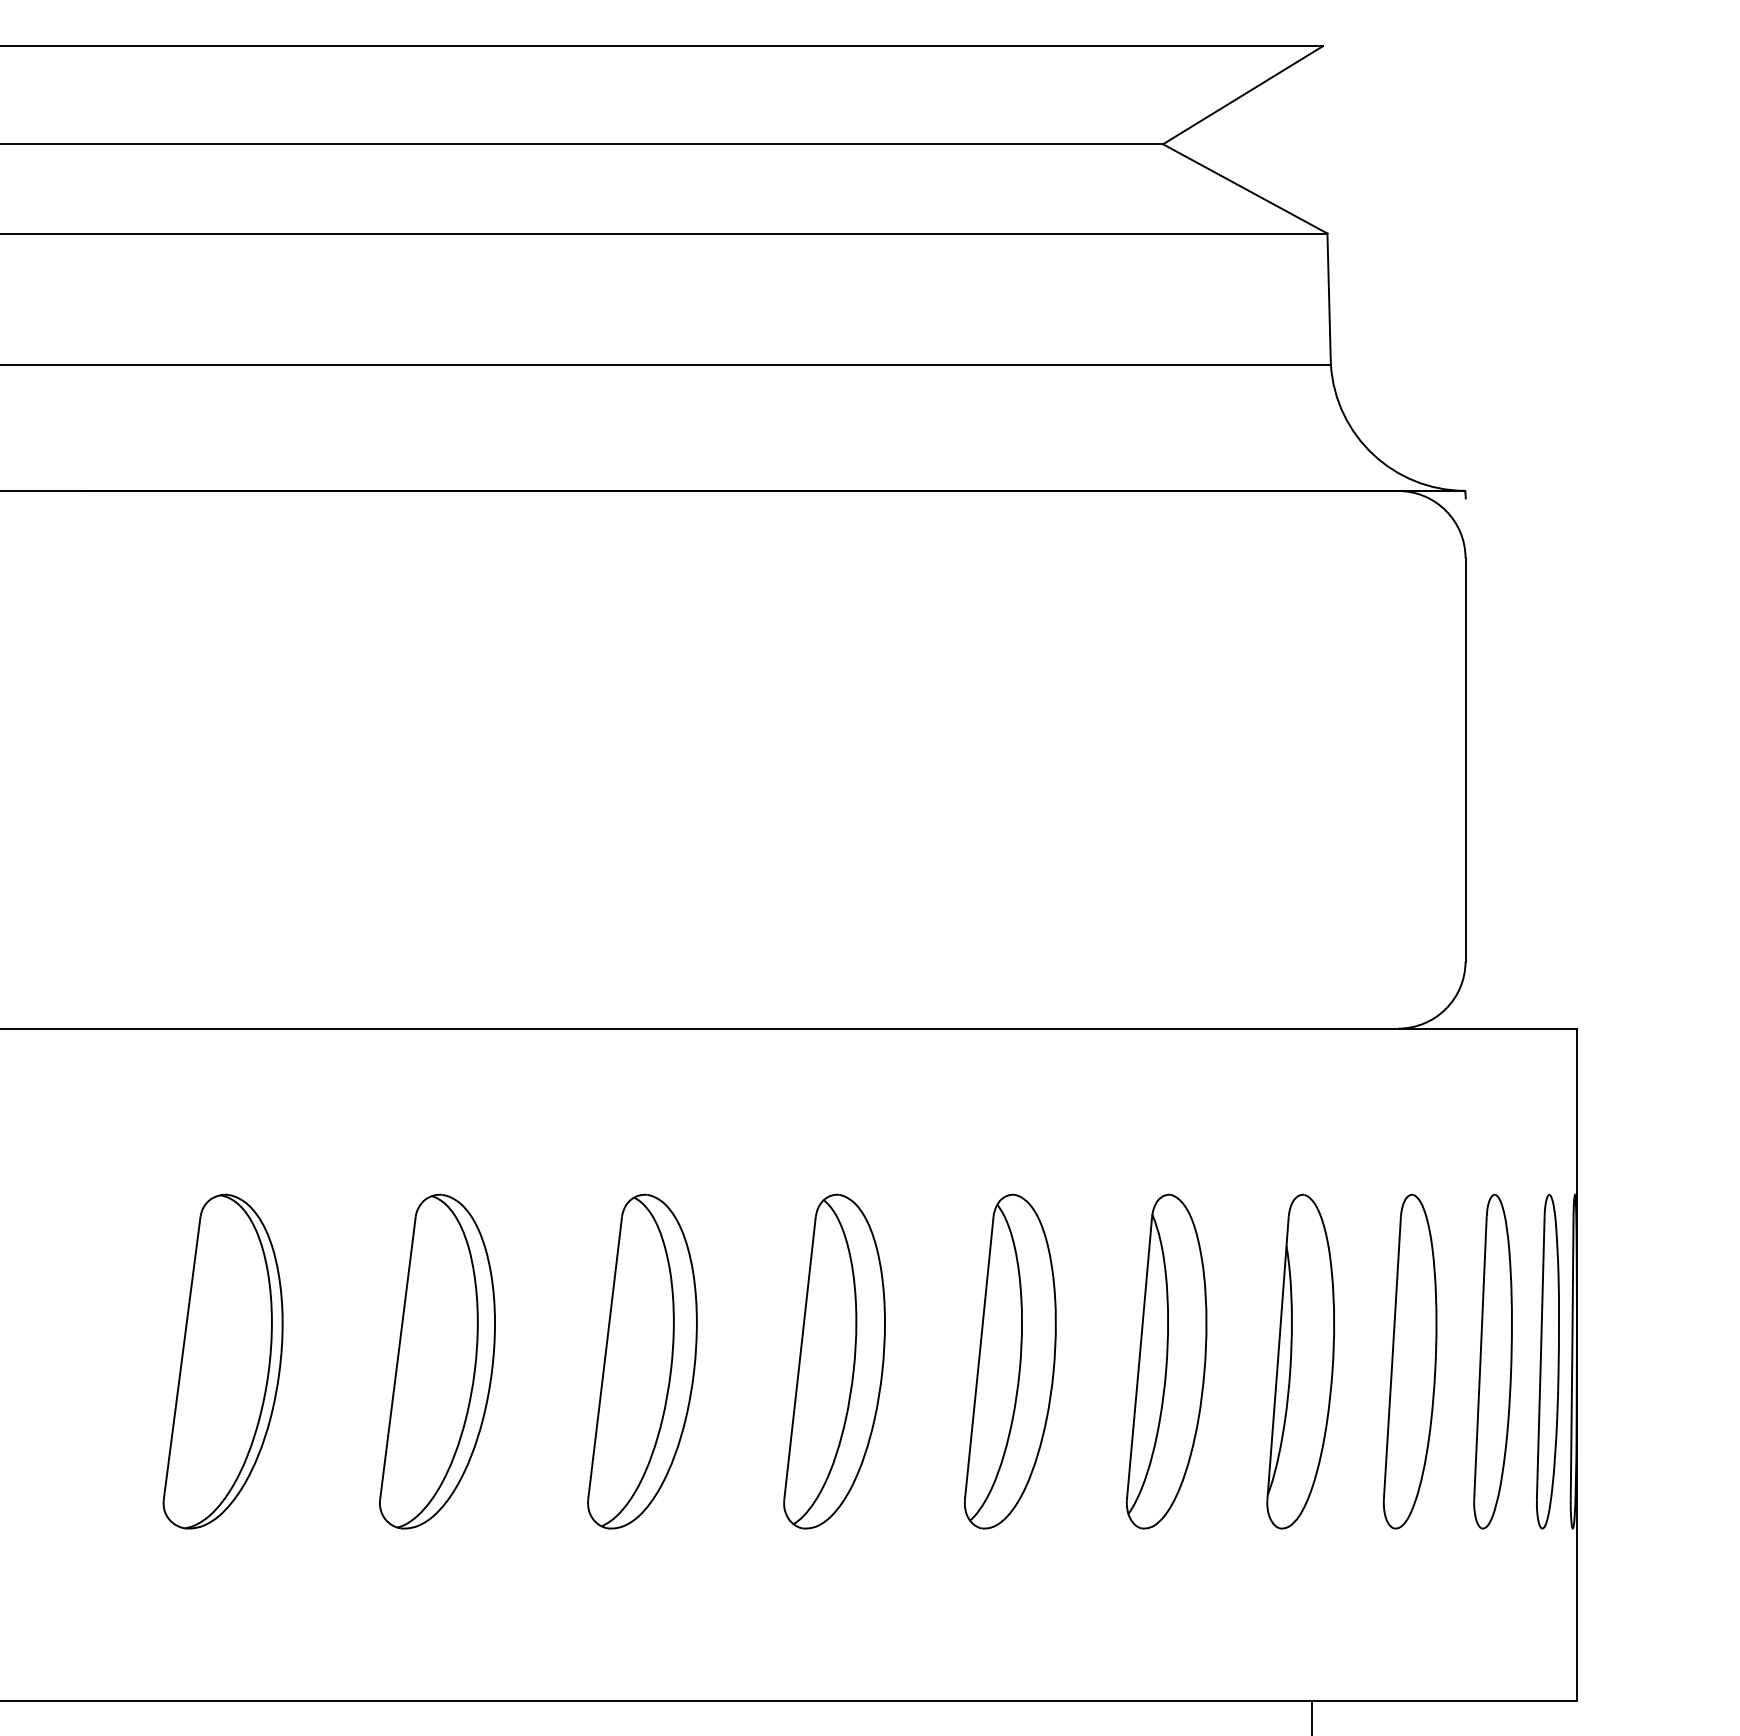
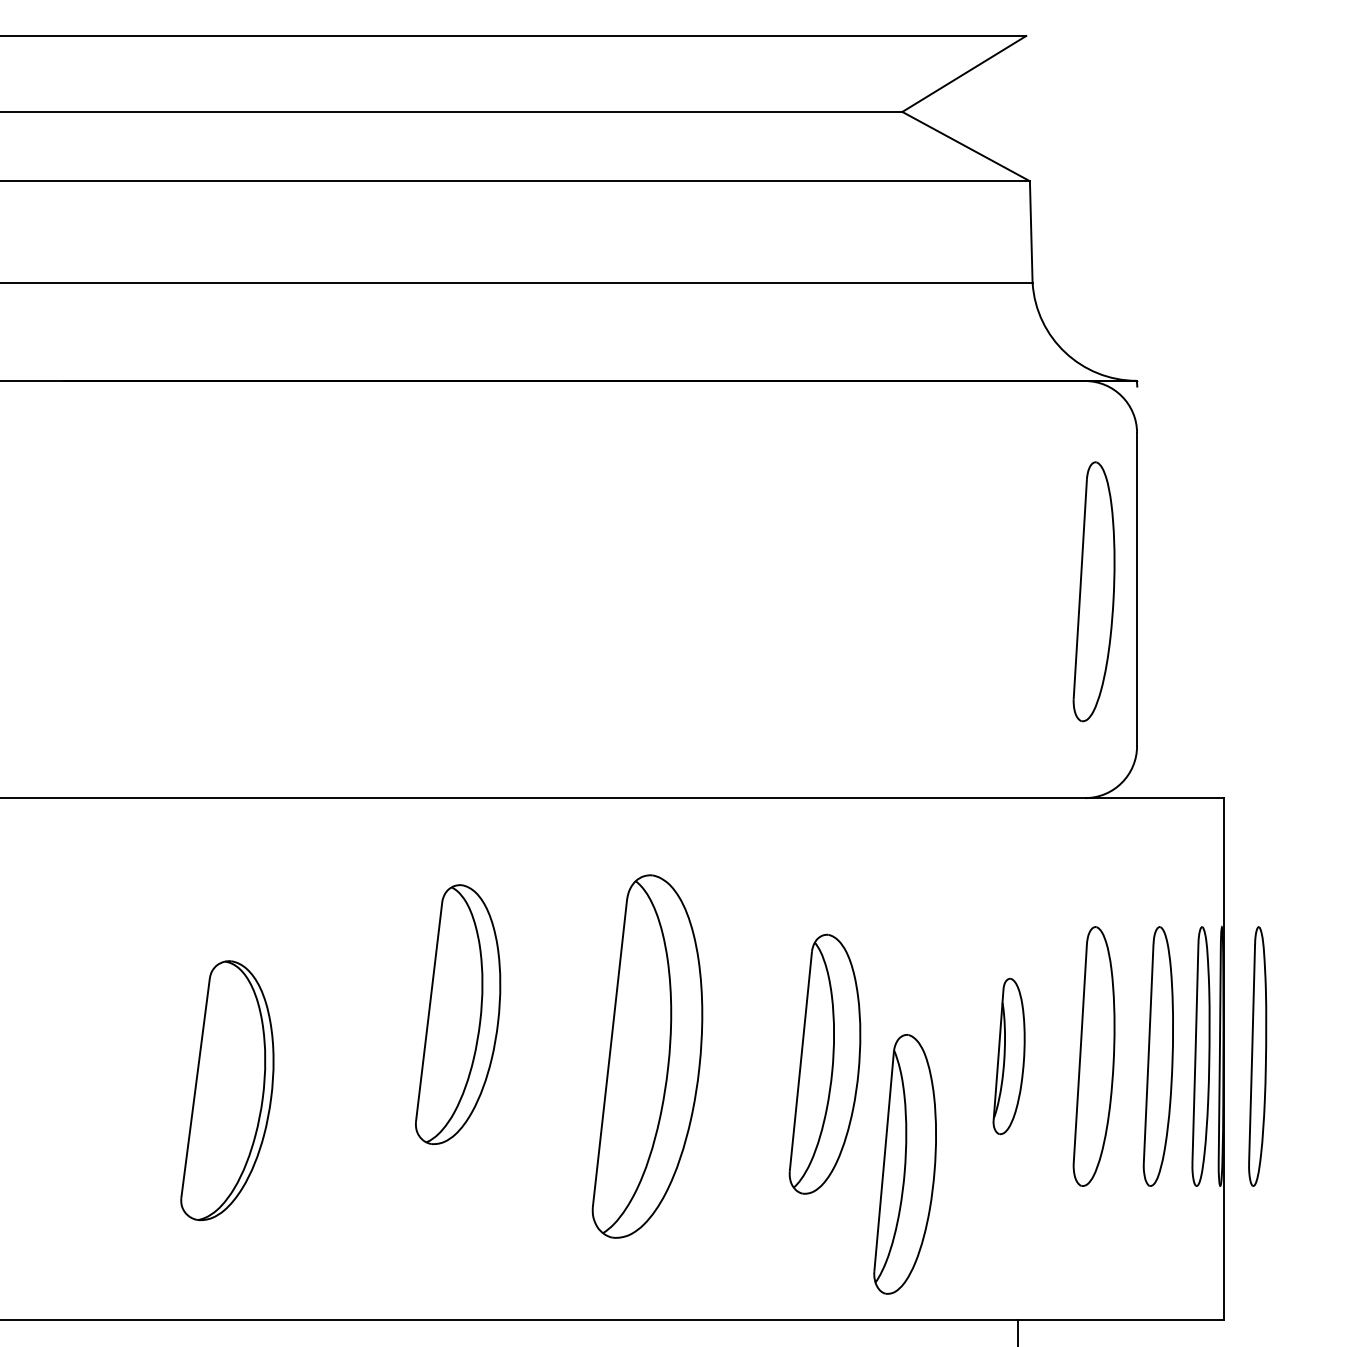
part: (1409, 762) -> (1093, 591), added
part: (222, 1361) -> (226, 1090), moved
part: (437, 1361) -> (339, 1056), removed
part: (642, 1361) -> (458, 1014), moved
part: (834, 1361) -> (647, 1056), size x1.4
part: (1010, 1361) -> (825, 1064), moved
part: (1166, 1361) -> (905, 1164), moved
part: (1300, 1361) -> (1009, 1056), size x0.6
part: (1620, 1361) -> (1257, 1056), added

